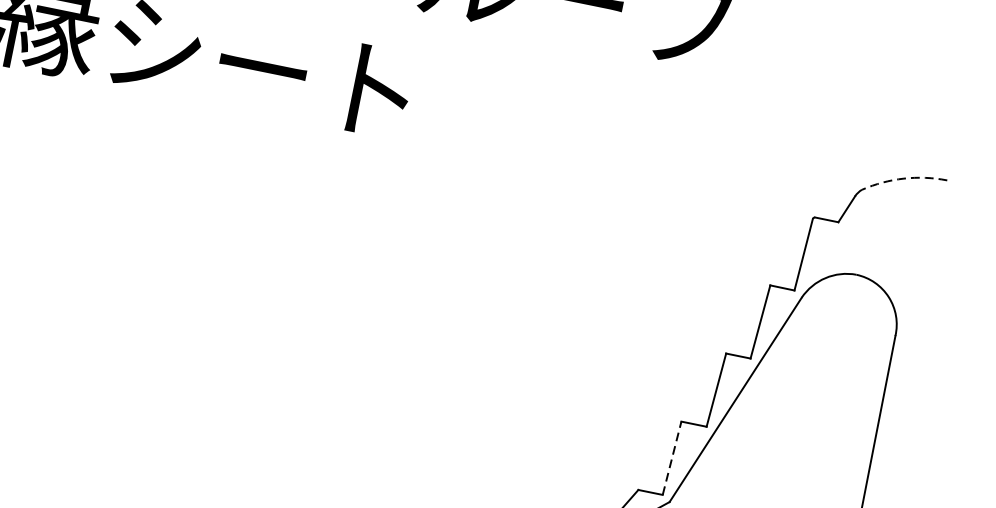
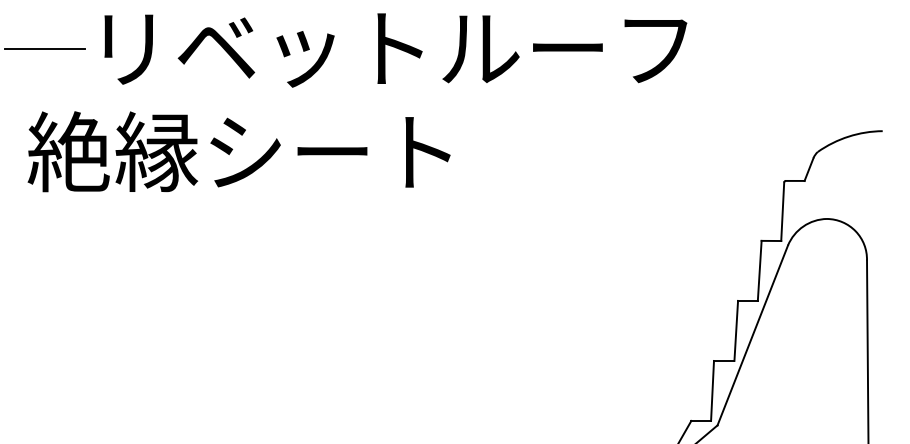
arc: (903, 178) -> (848, 136), dashed -> solid
line: (672, 457) -> (712, 390), dashed -> solid

